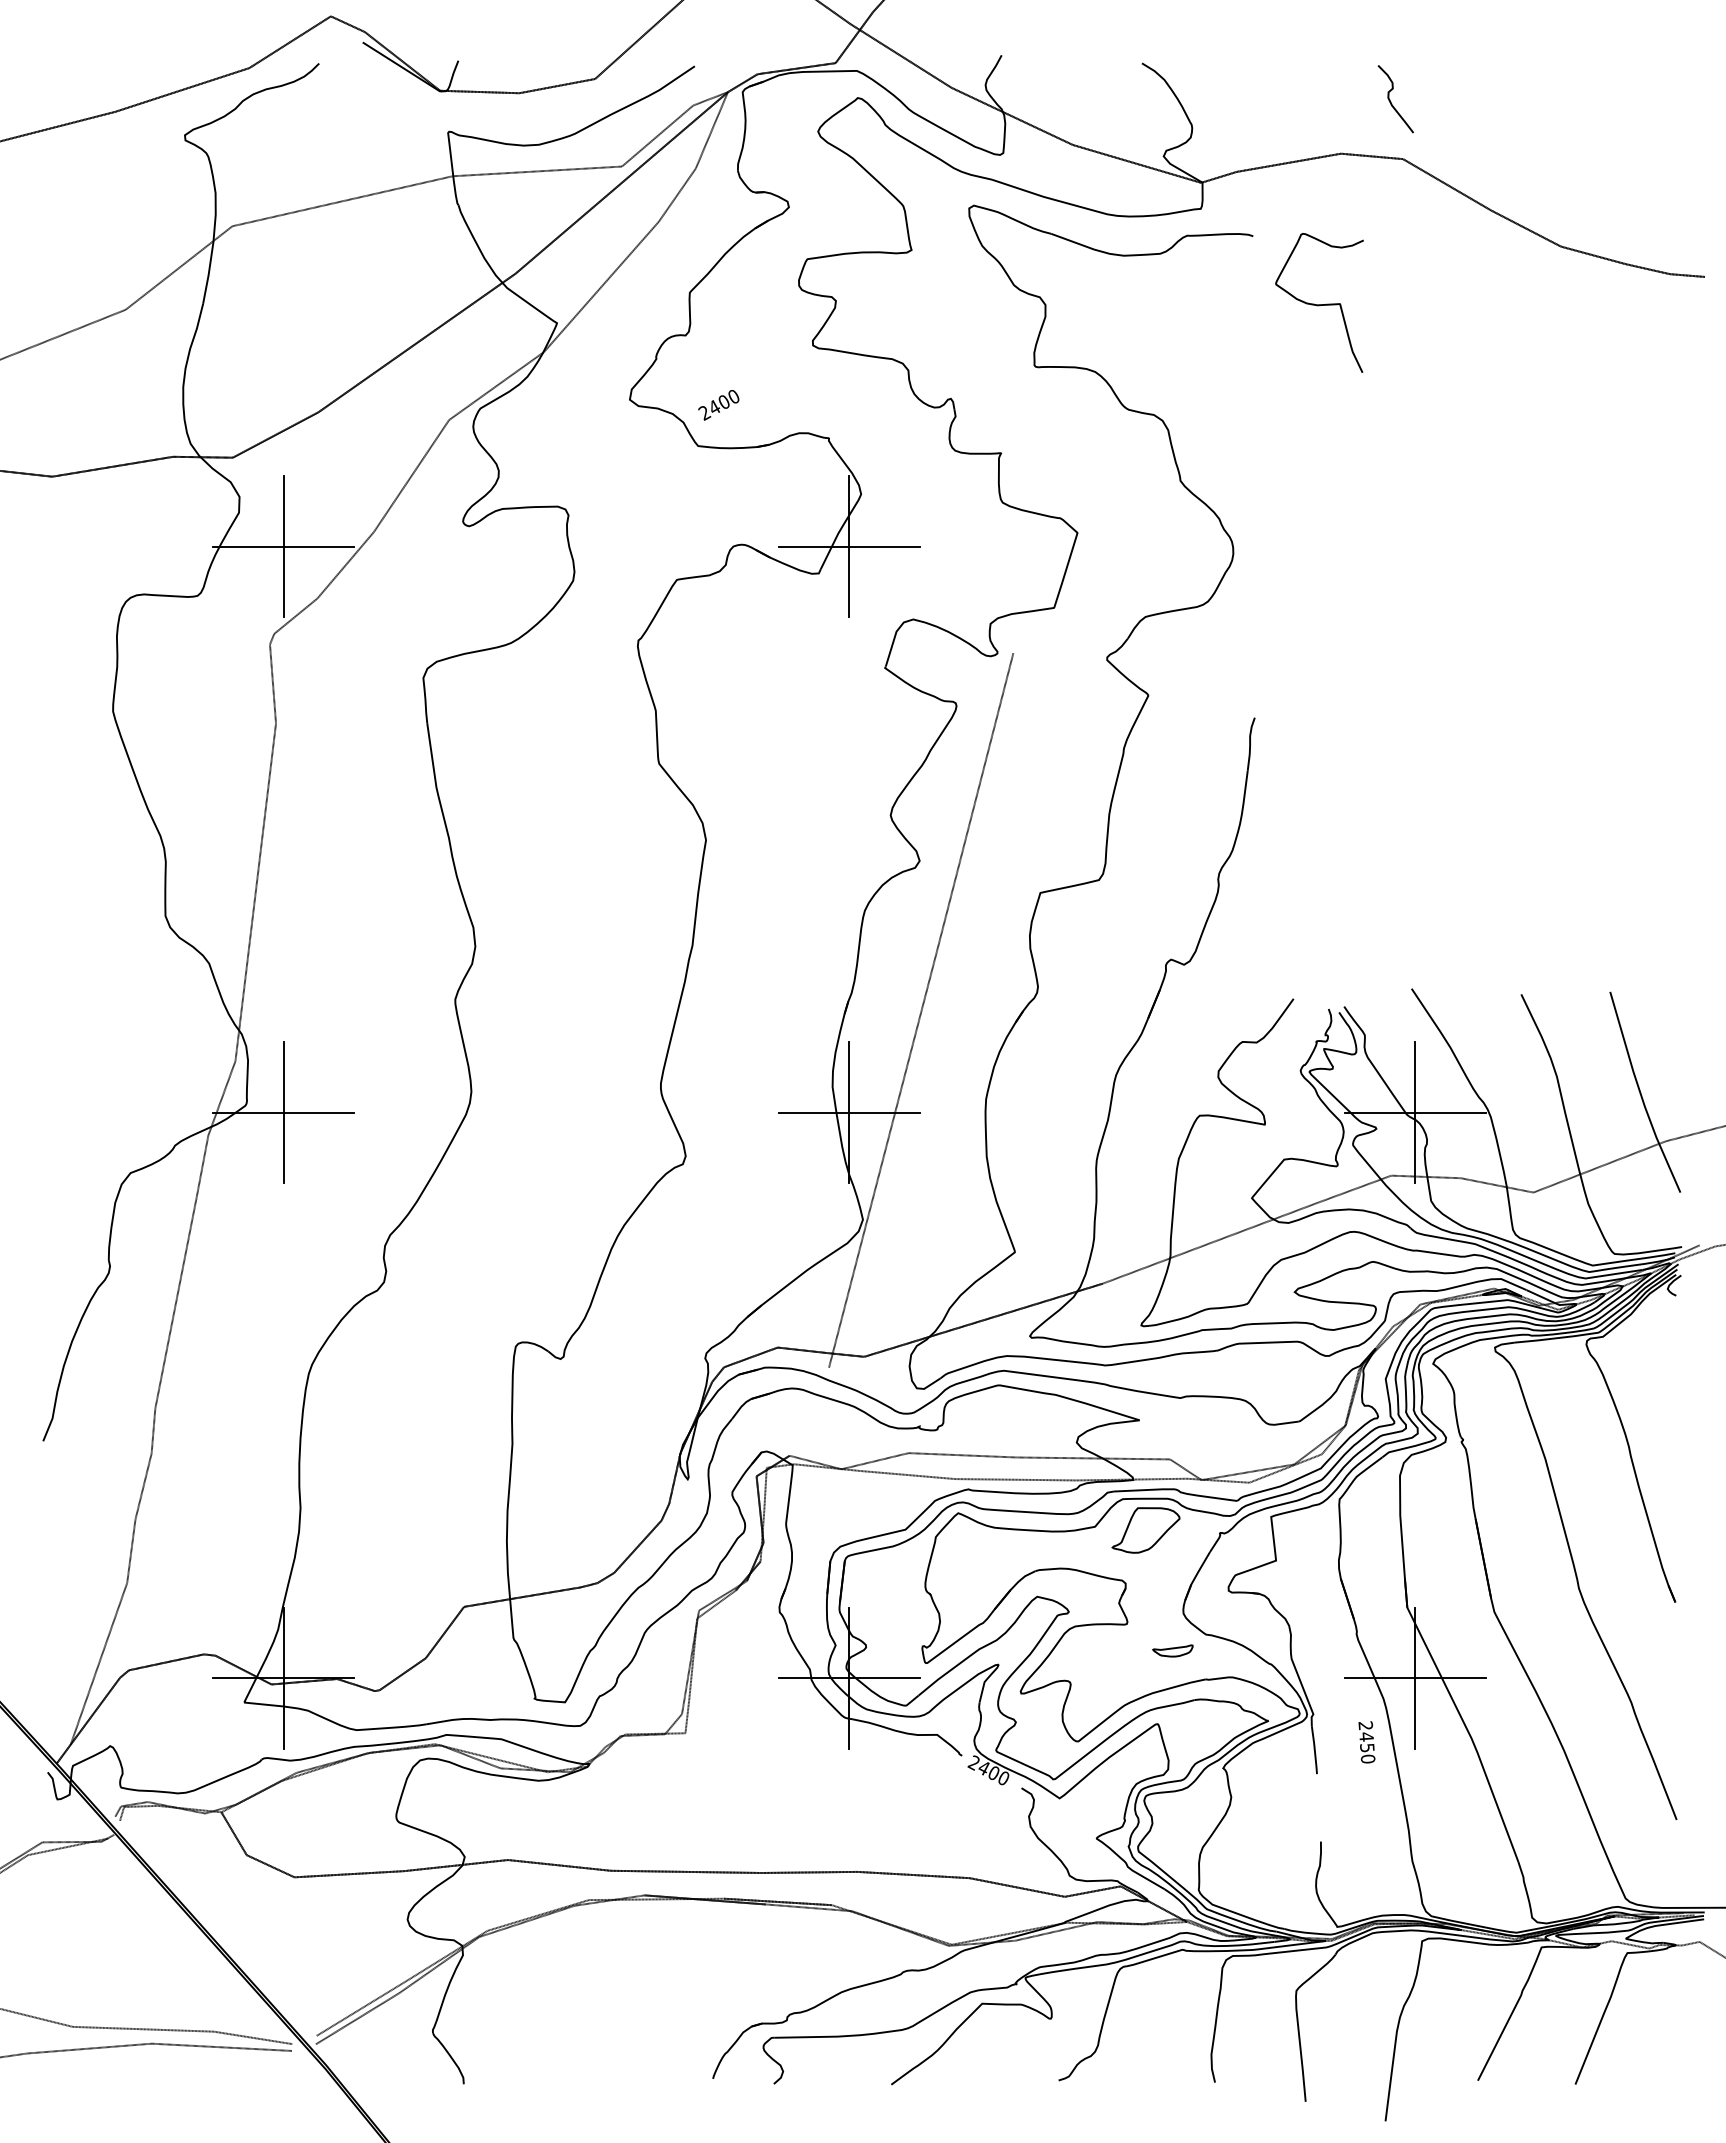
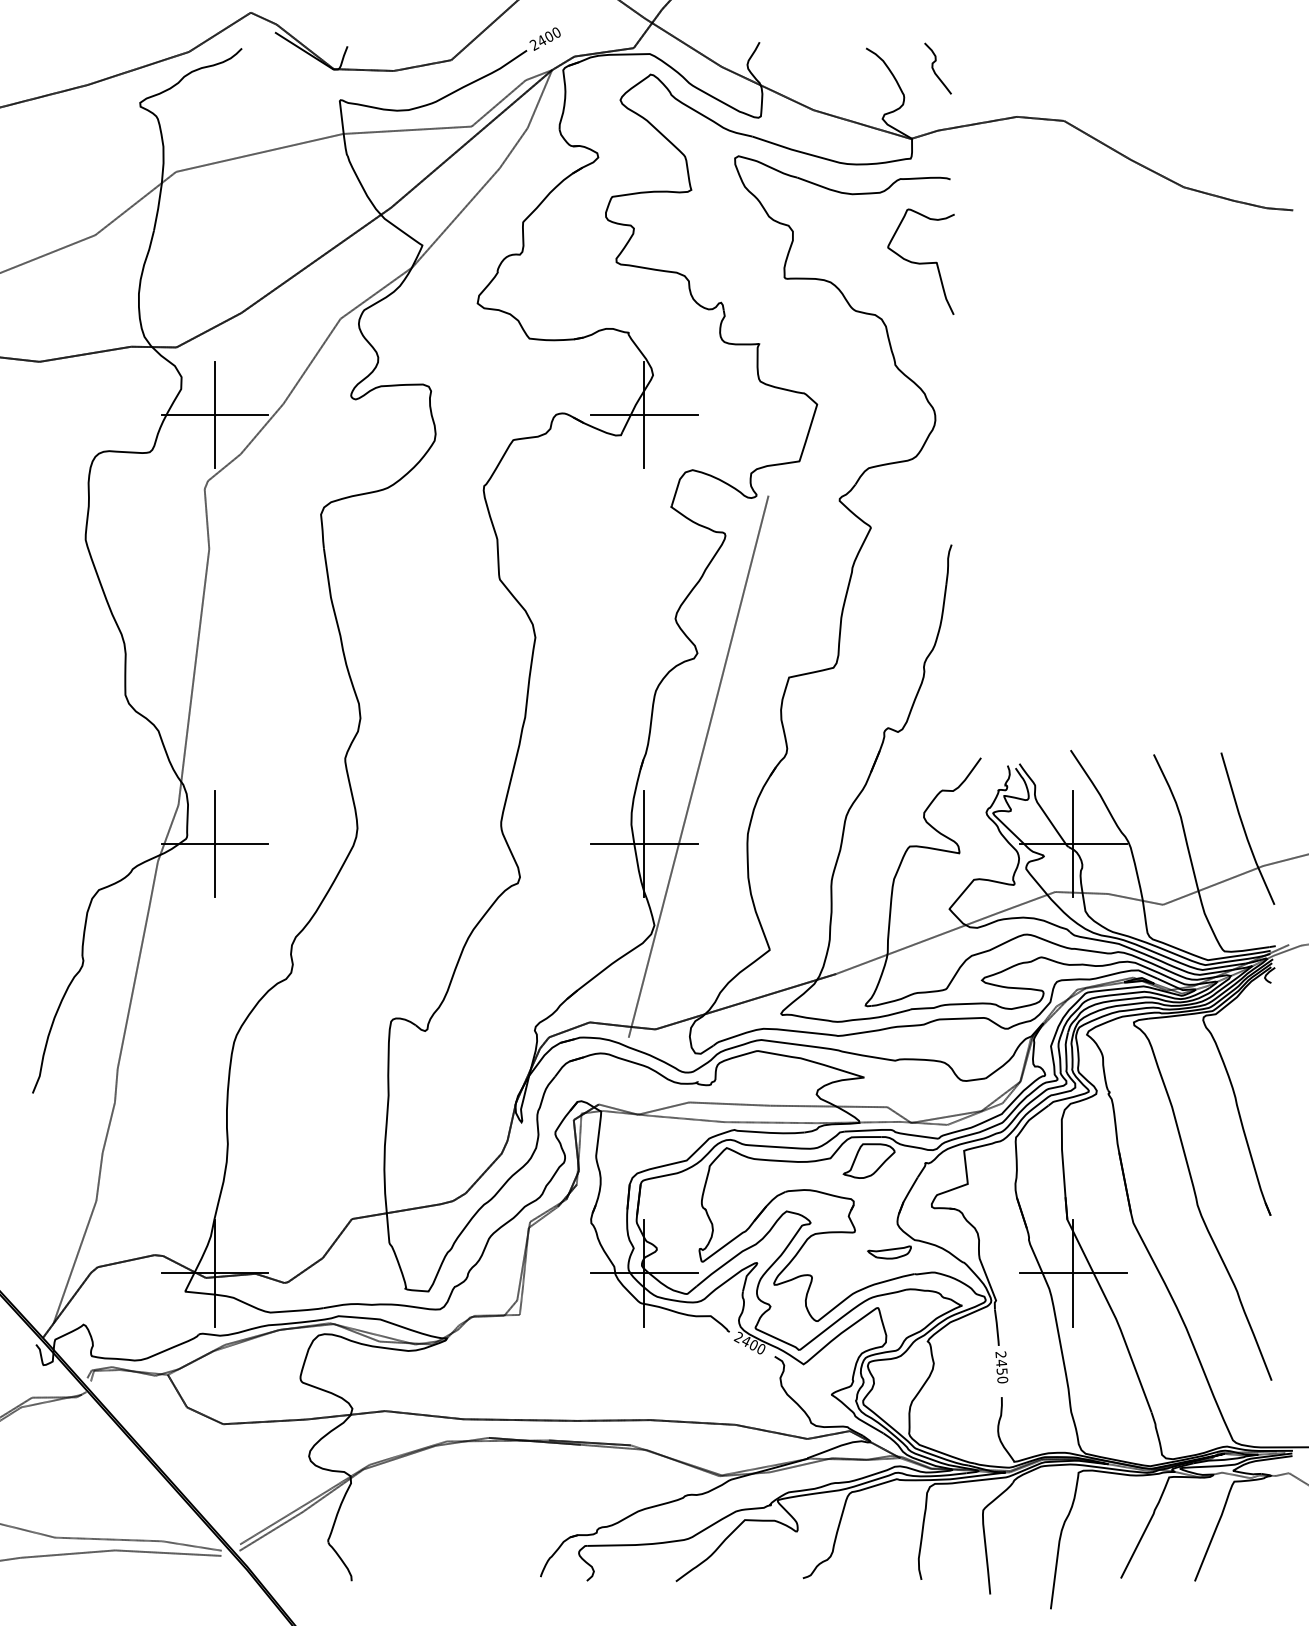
curve: (1391, 101) -> (934, 70), moved
curve: (1319, 304) -> (921, 263), moved
text: (718, 405) -> (544, 39), moved
part: (1172, 1650) -> (889, 1252), size x1.43
text: (1366, 1742) -> (1001, 1367), moved

